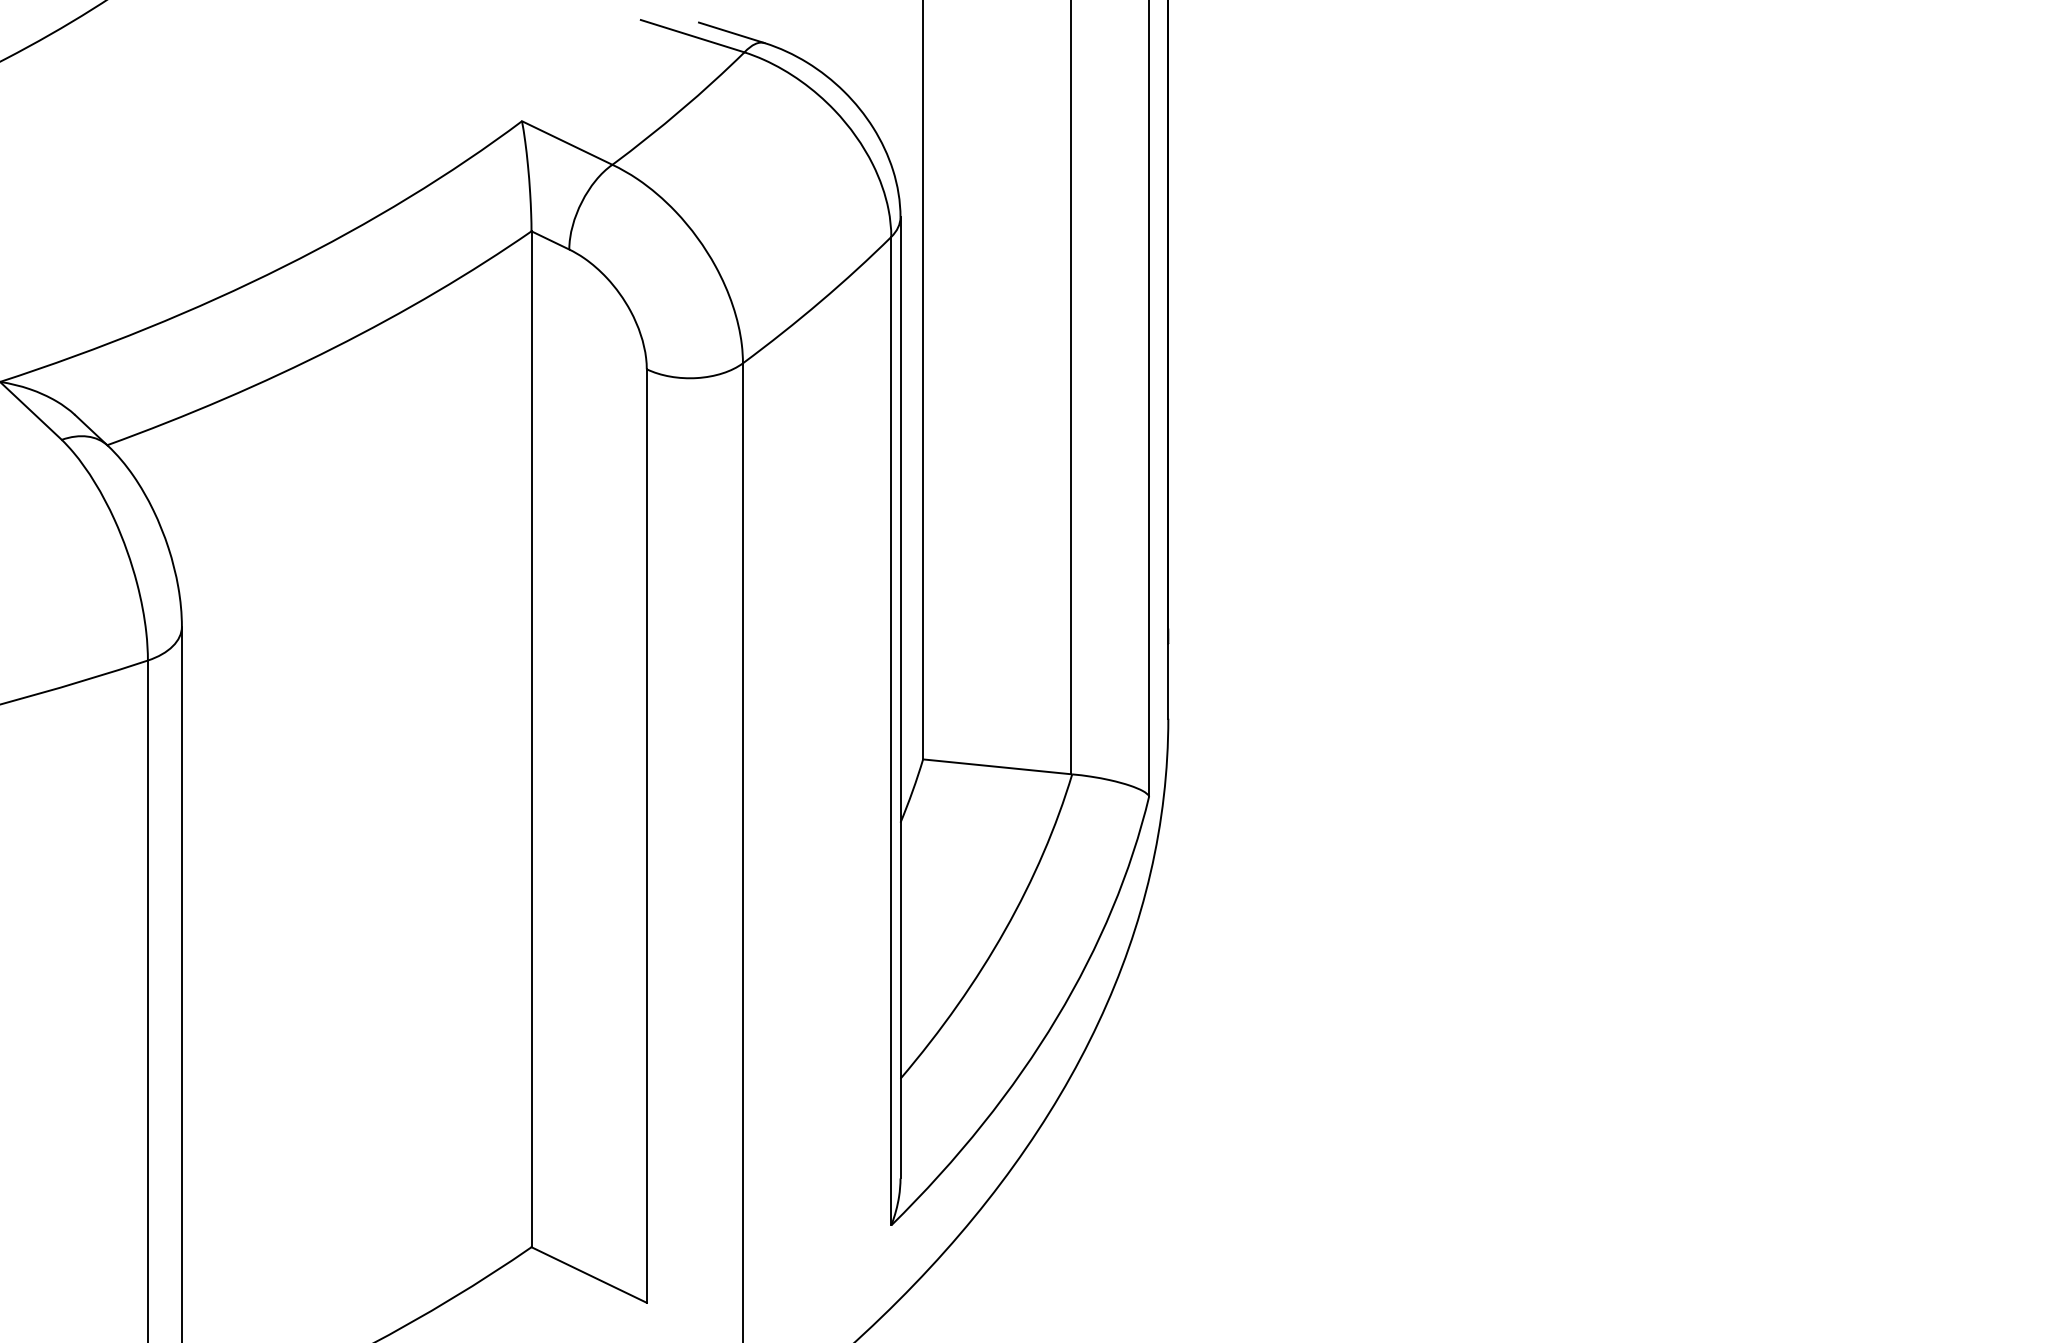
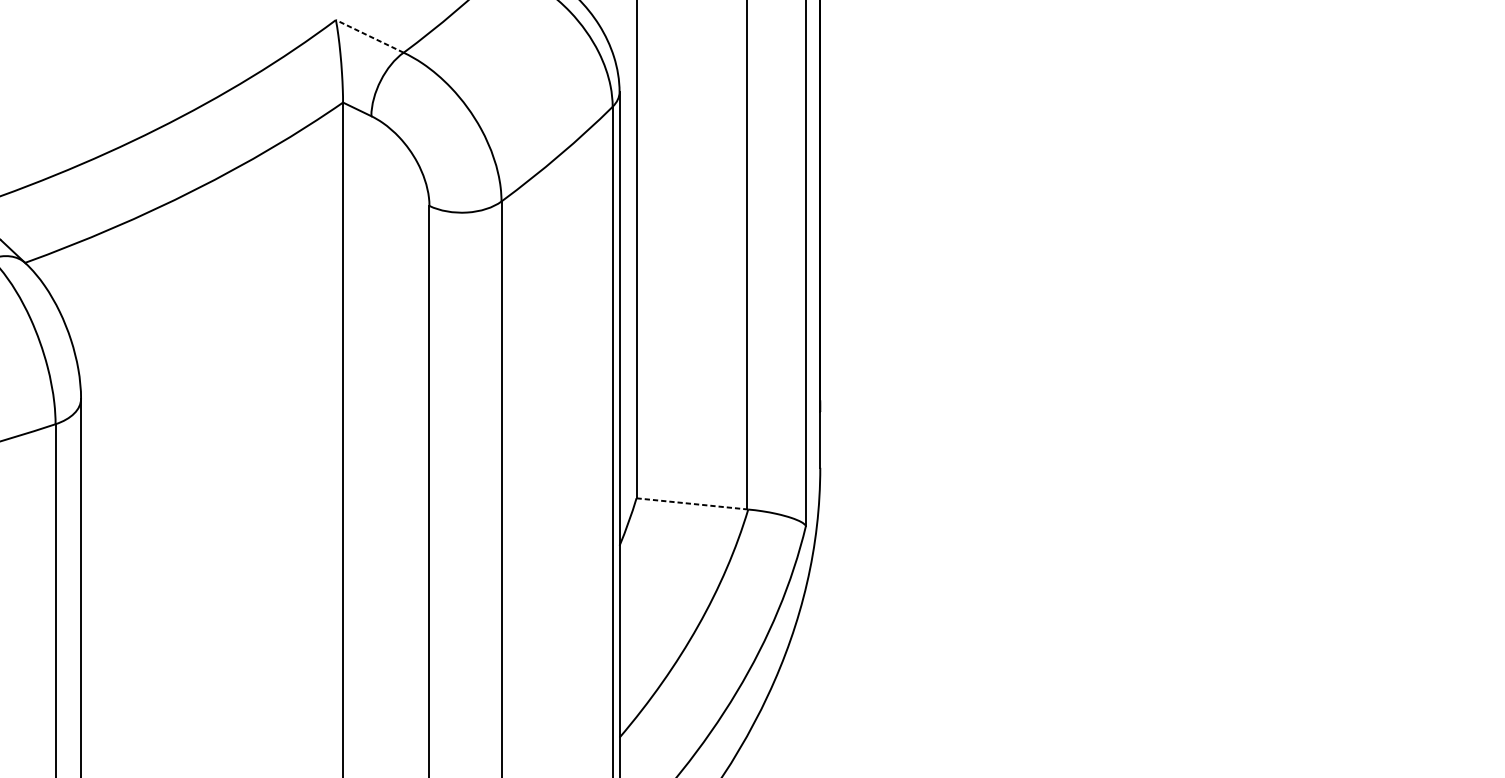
line: (566, 142) -> (369, 36), solid -> dashed
line: (997, 766) -> (692, 503), solid -> dashed

